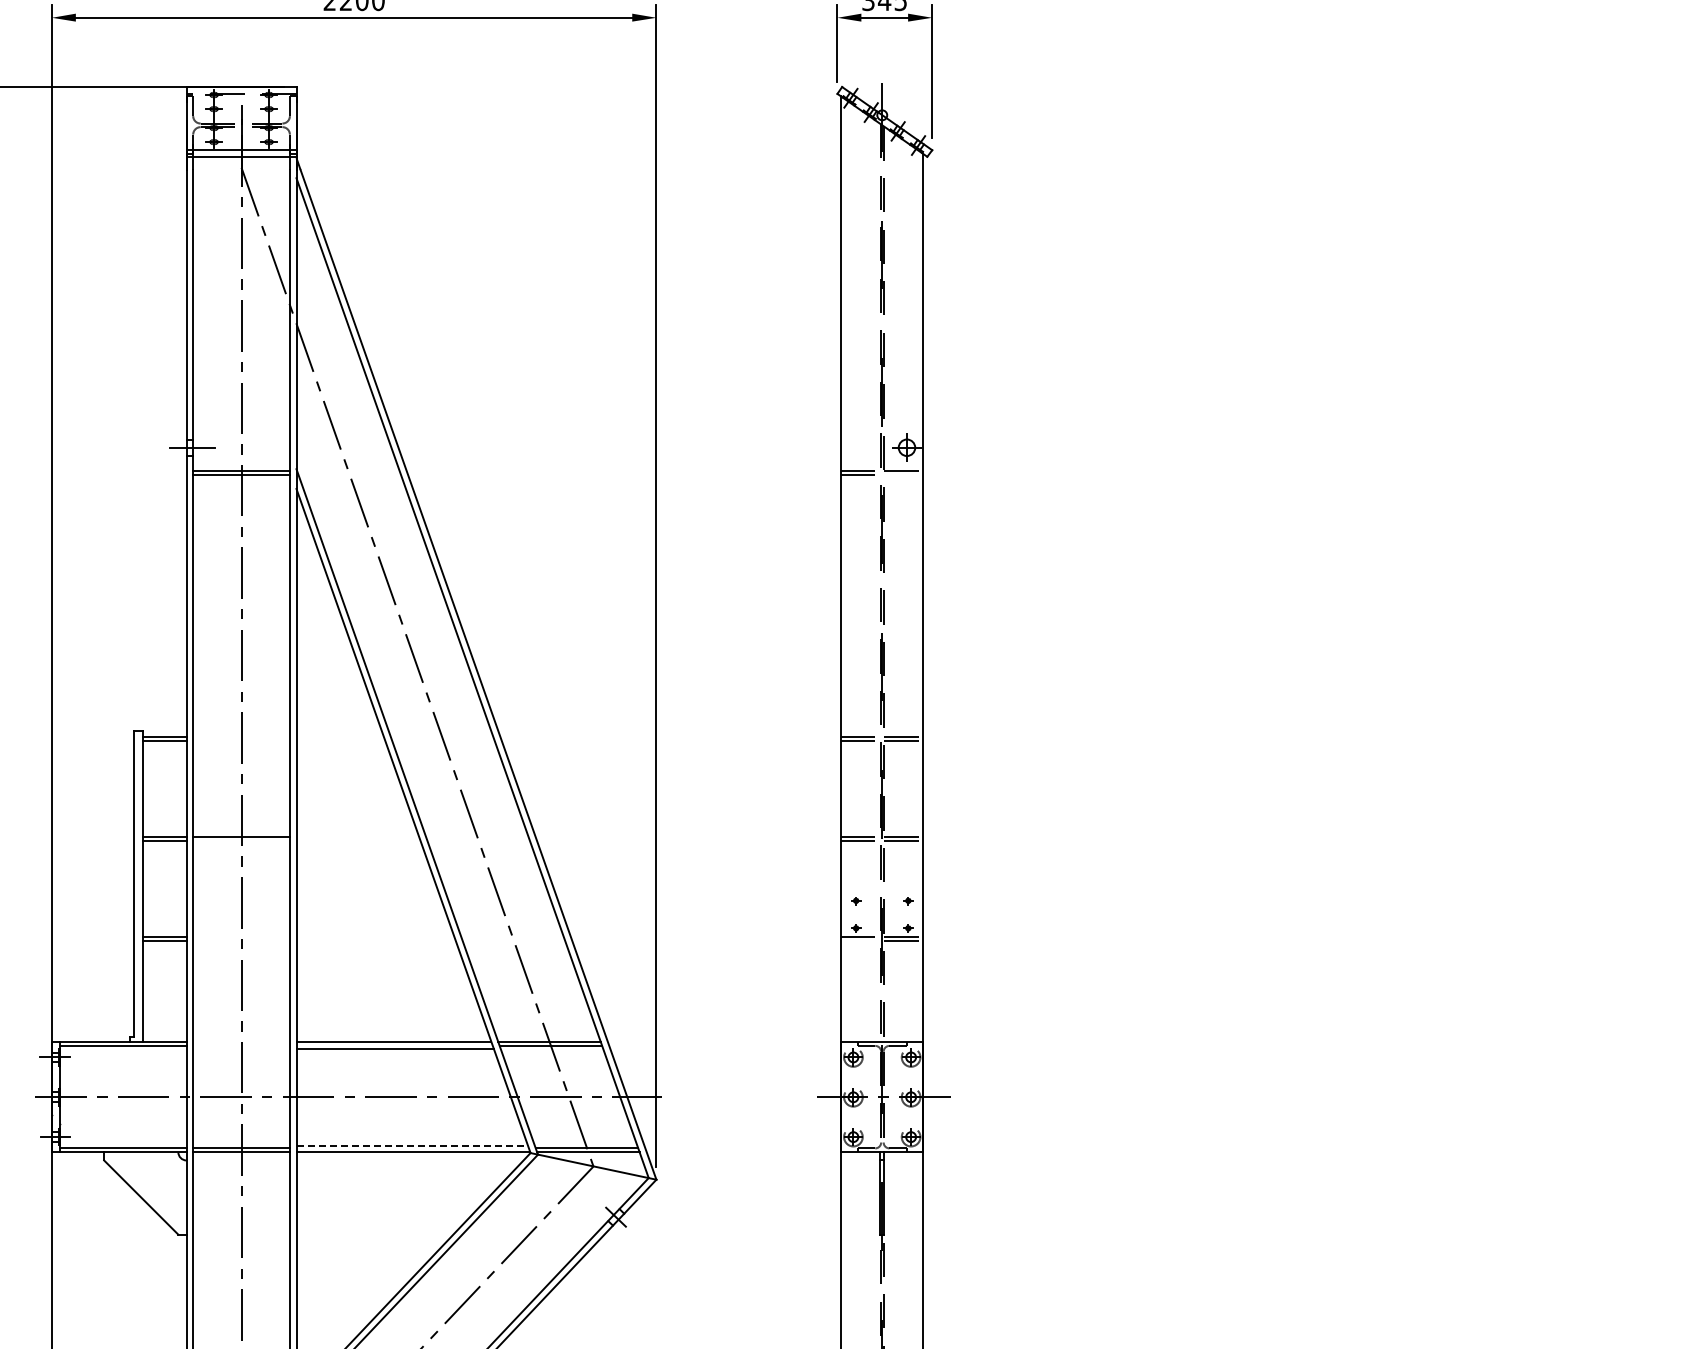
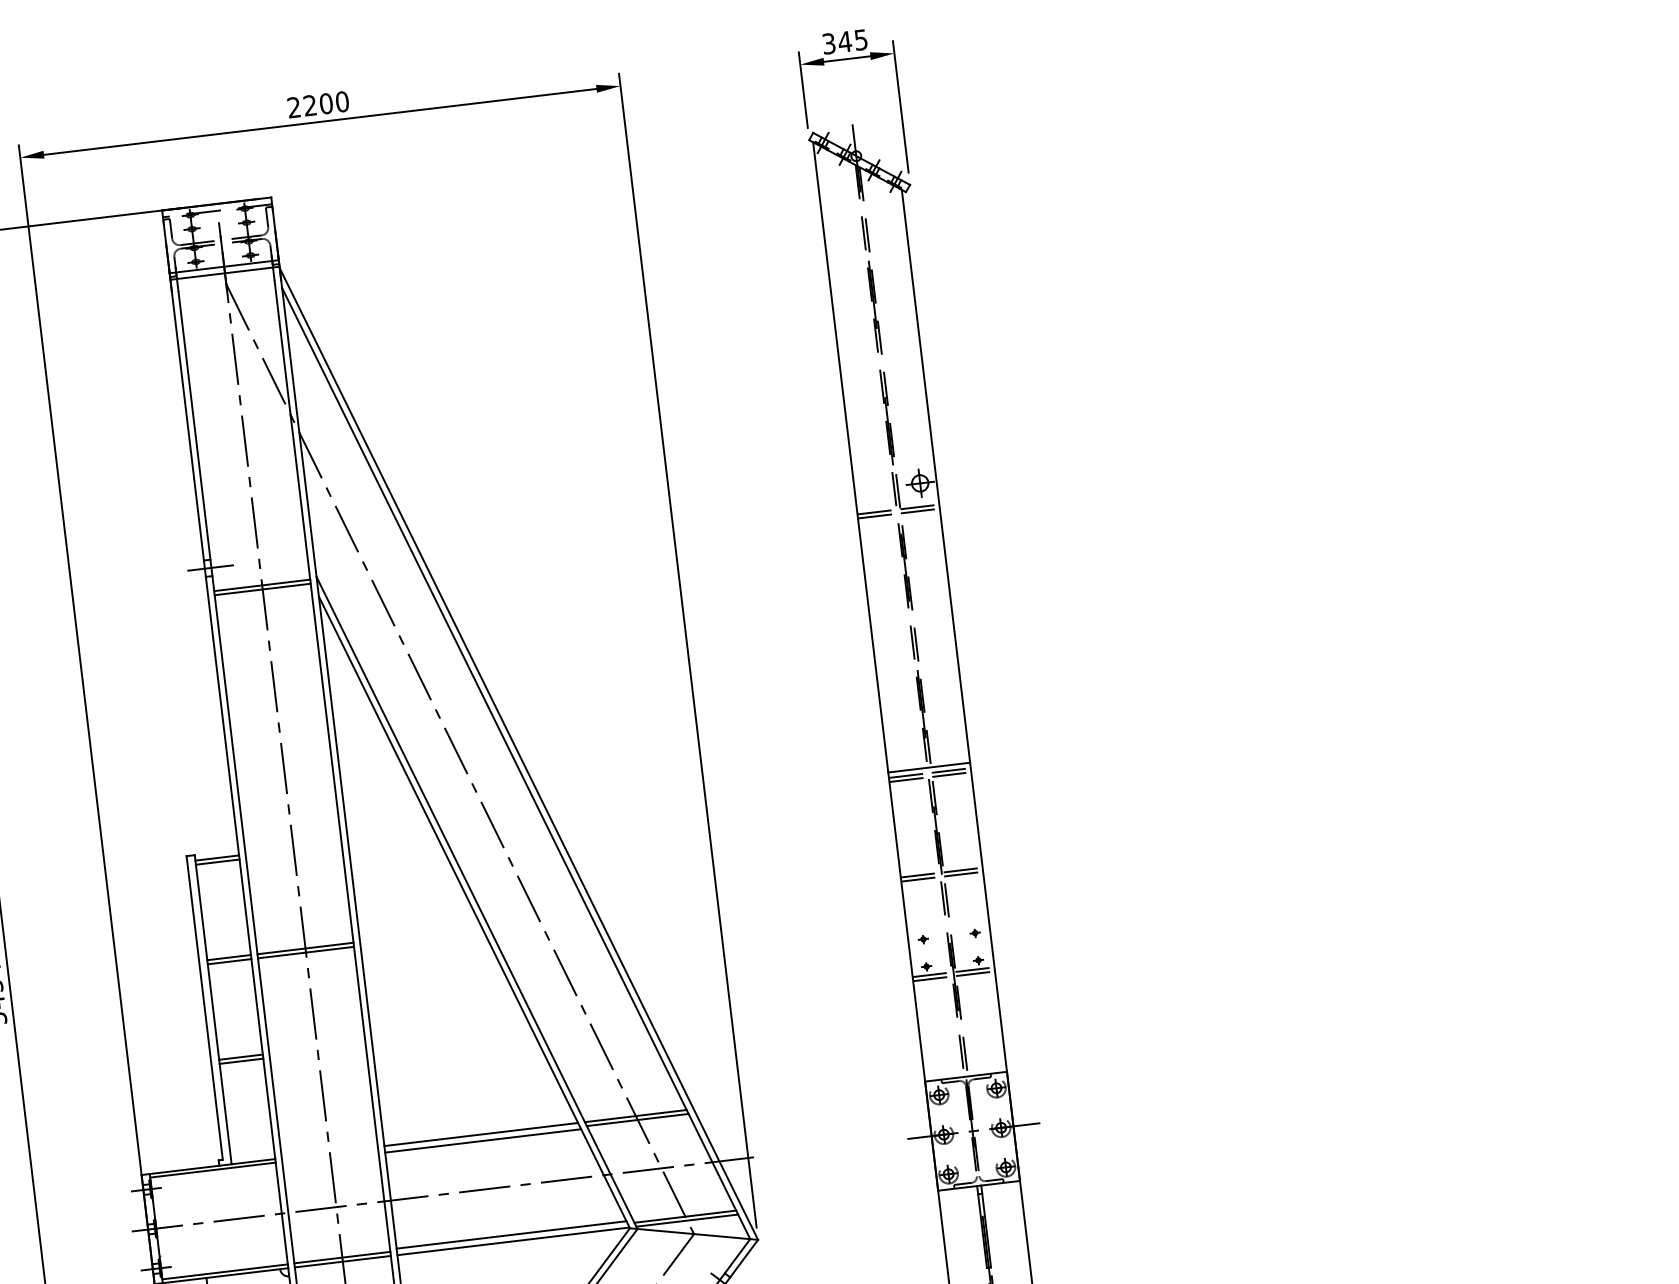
line: (903, 475) -> (920, 511), added
line: (882, 731) -> (929, 768), added
line: (241, 840) -> (305, 952), added
line: (860, 941) -> (932, 979), added
line: (412, 1145) -> (511, 1234), dashed -> solid

